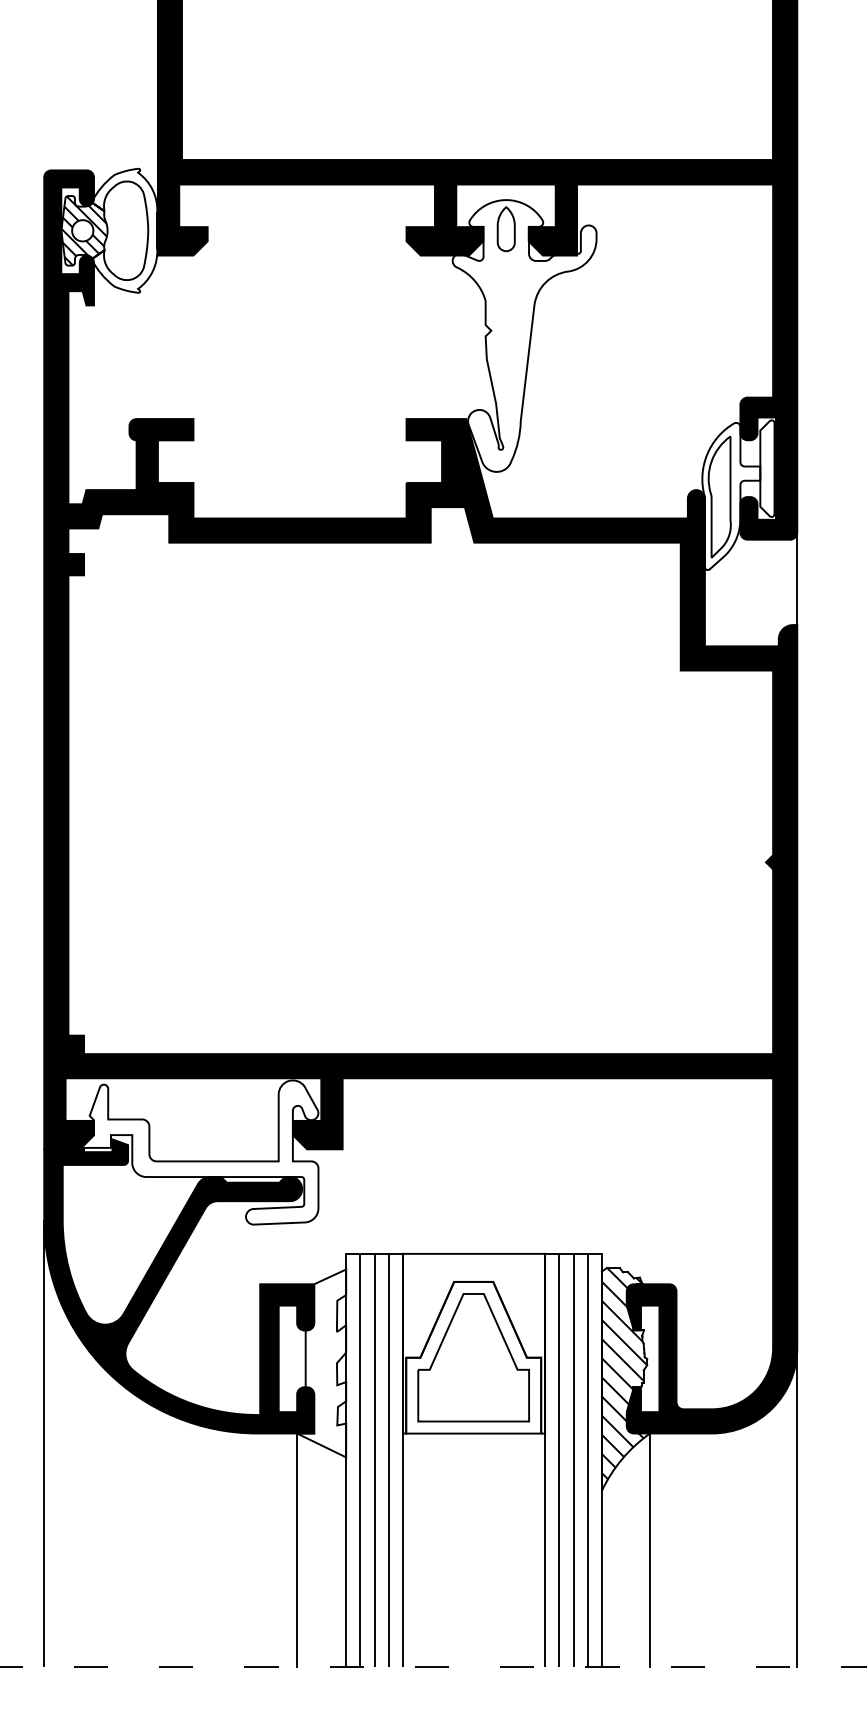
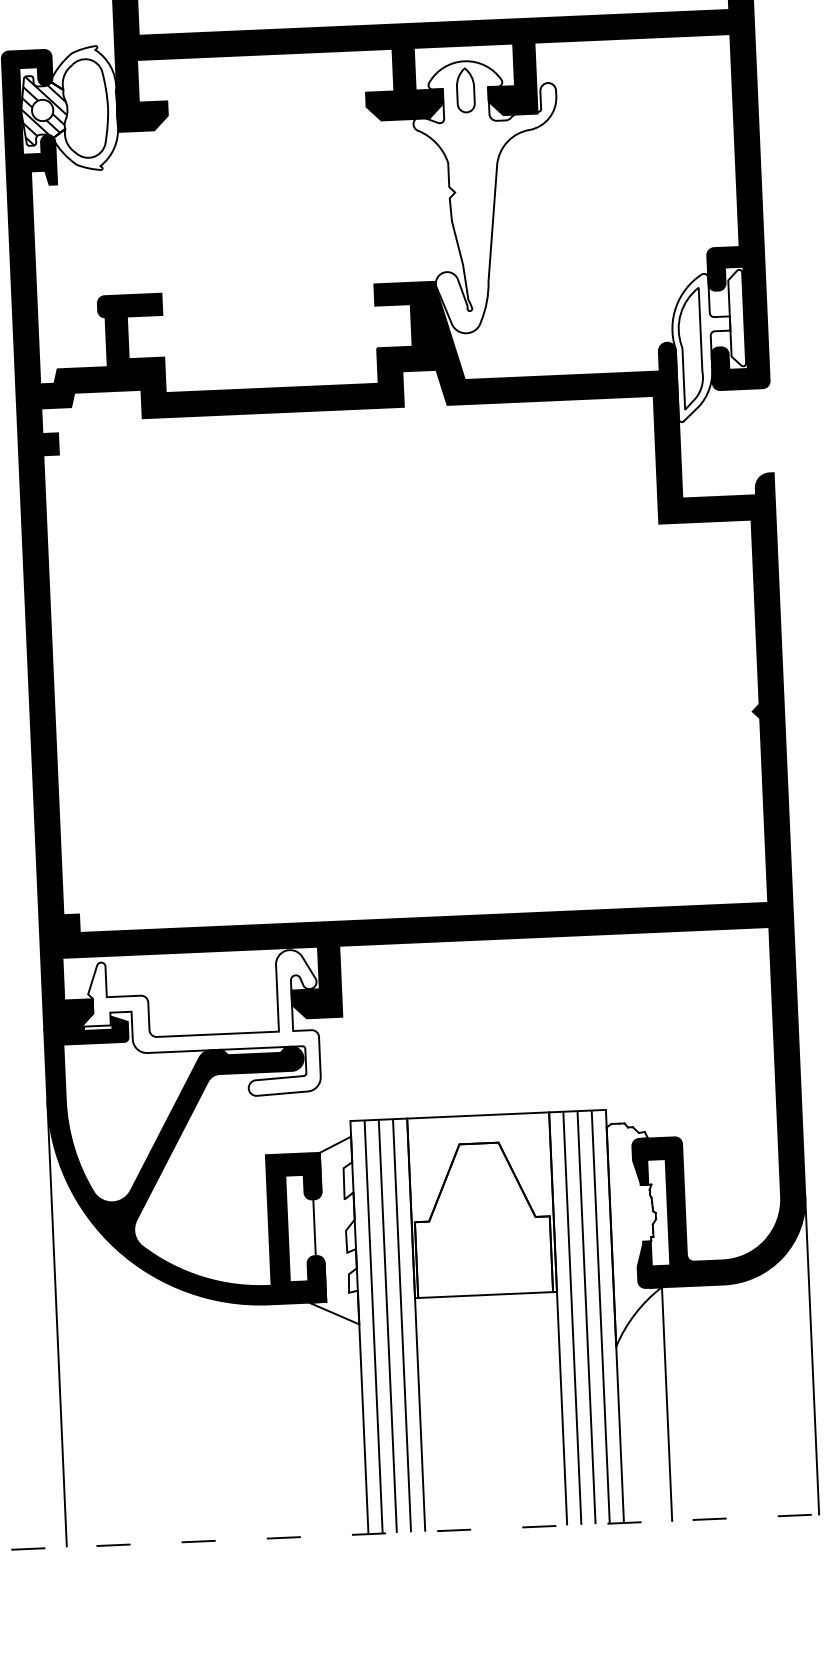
line: (797, 578) -> (771, 426), removed
part: (473, 1357) -> (482, 1219), removed
hatch: (624, 1373) -> (633, 1228), removed
line: (296, 1550) -> (313, 1419), removed

